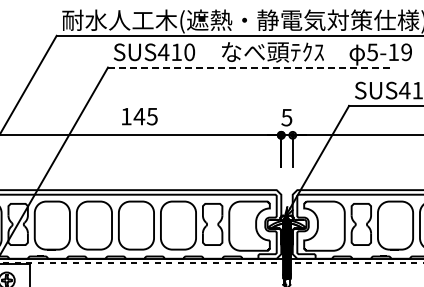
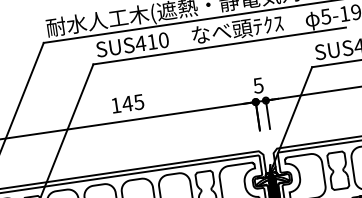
line: (250, 67) -> (219, 45), dashed -> solid

